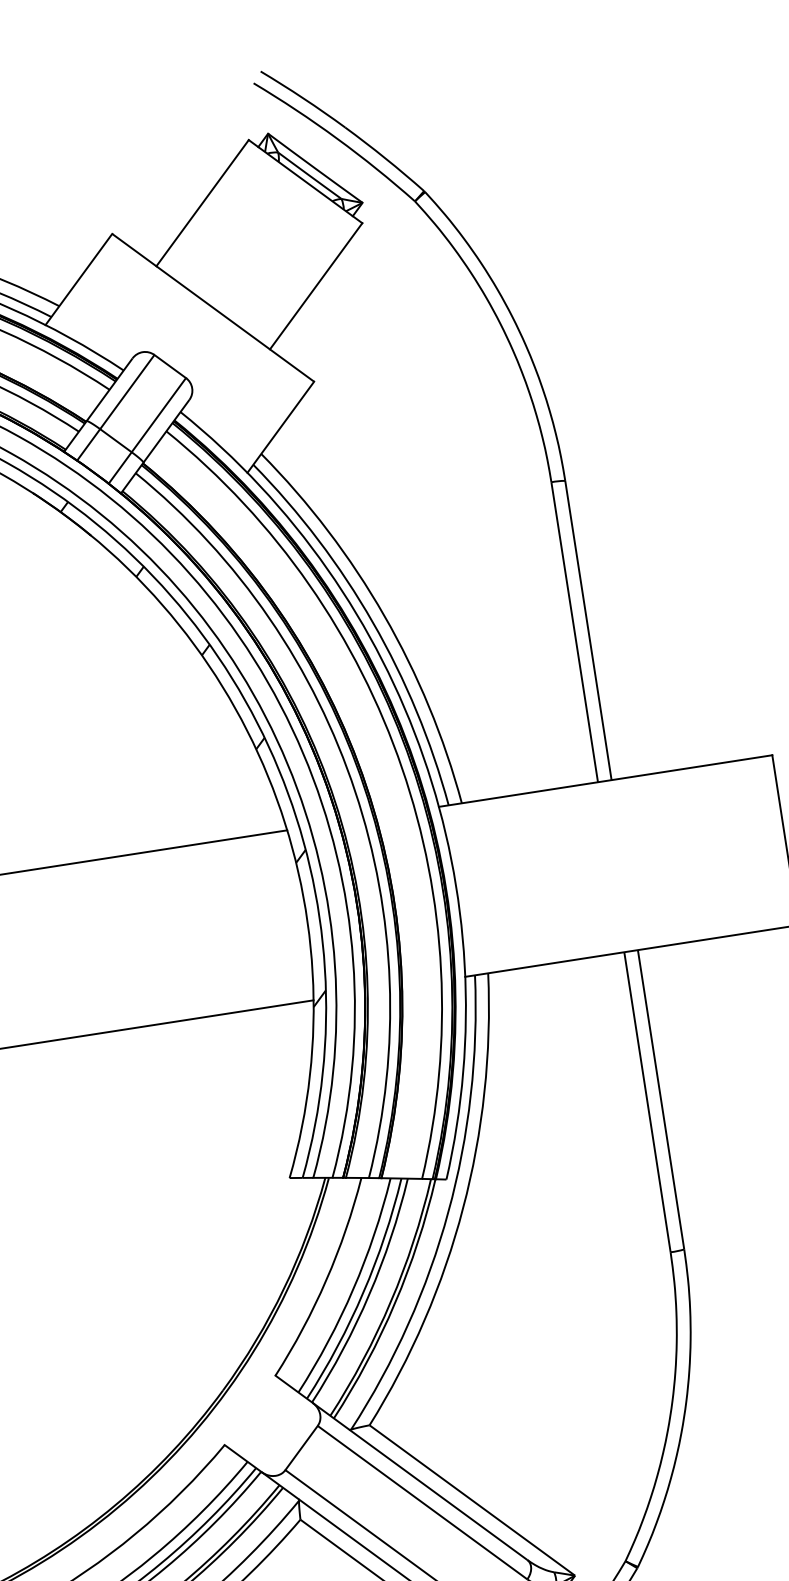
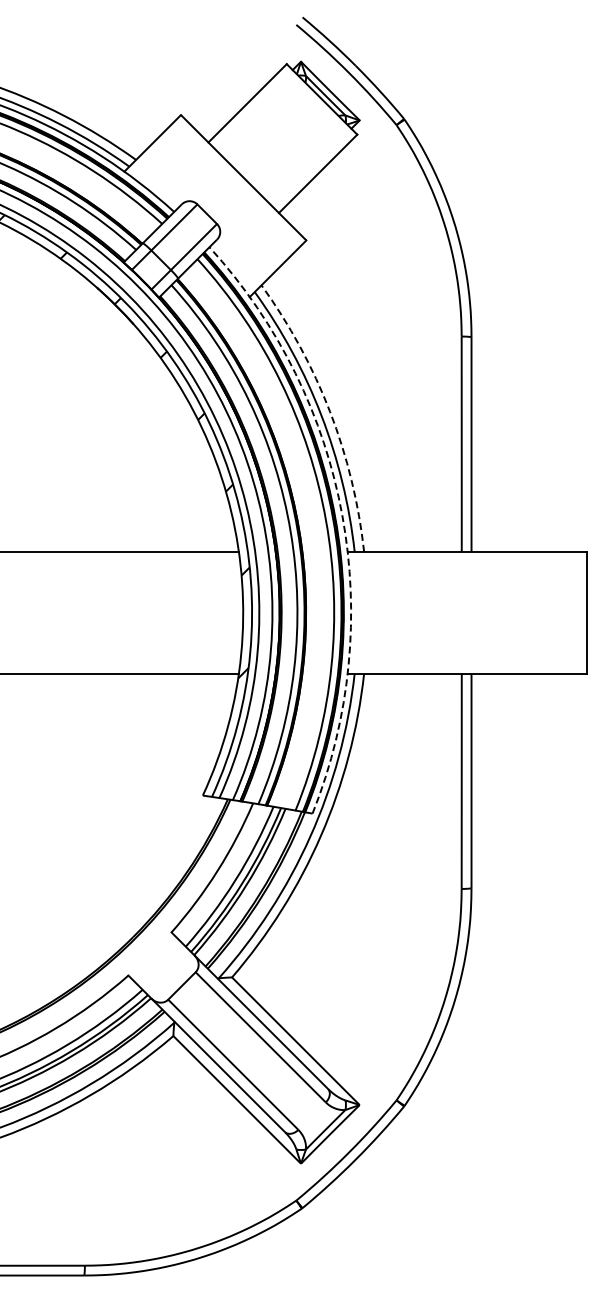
arc: (384, 614) -> (330, 411), solid -> dashed
arc: (423, 757) -> (342, 515), solid -> dashed

